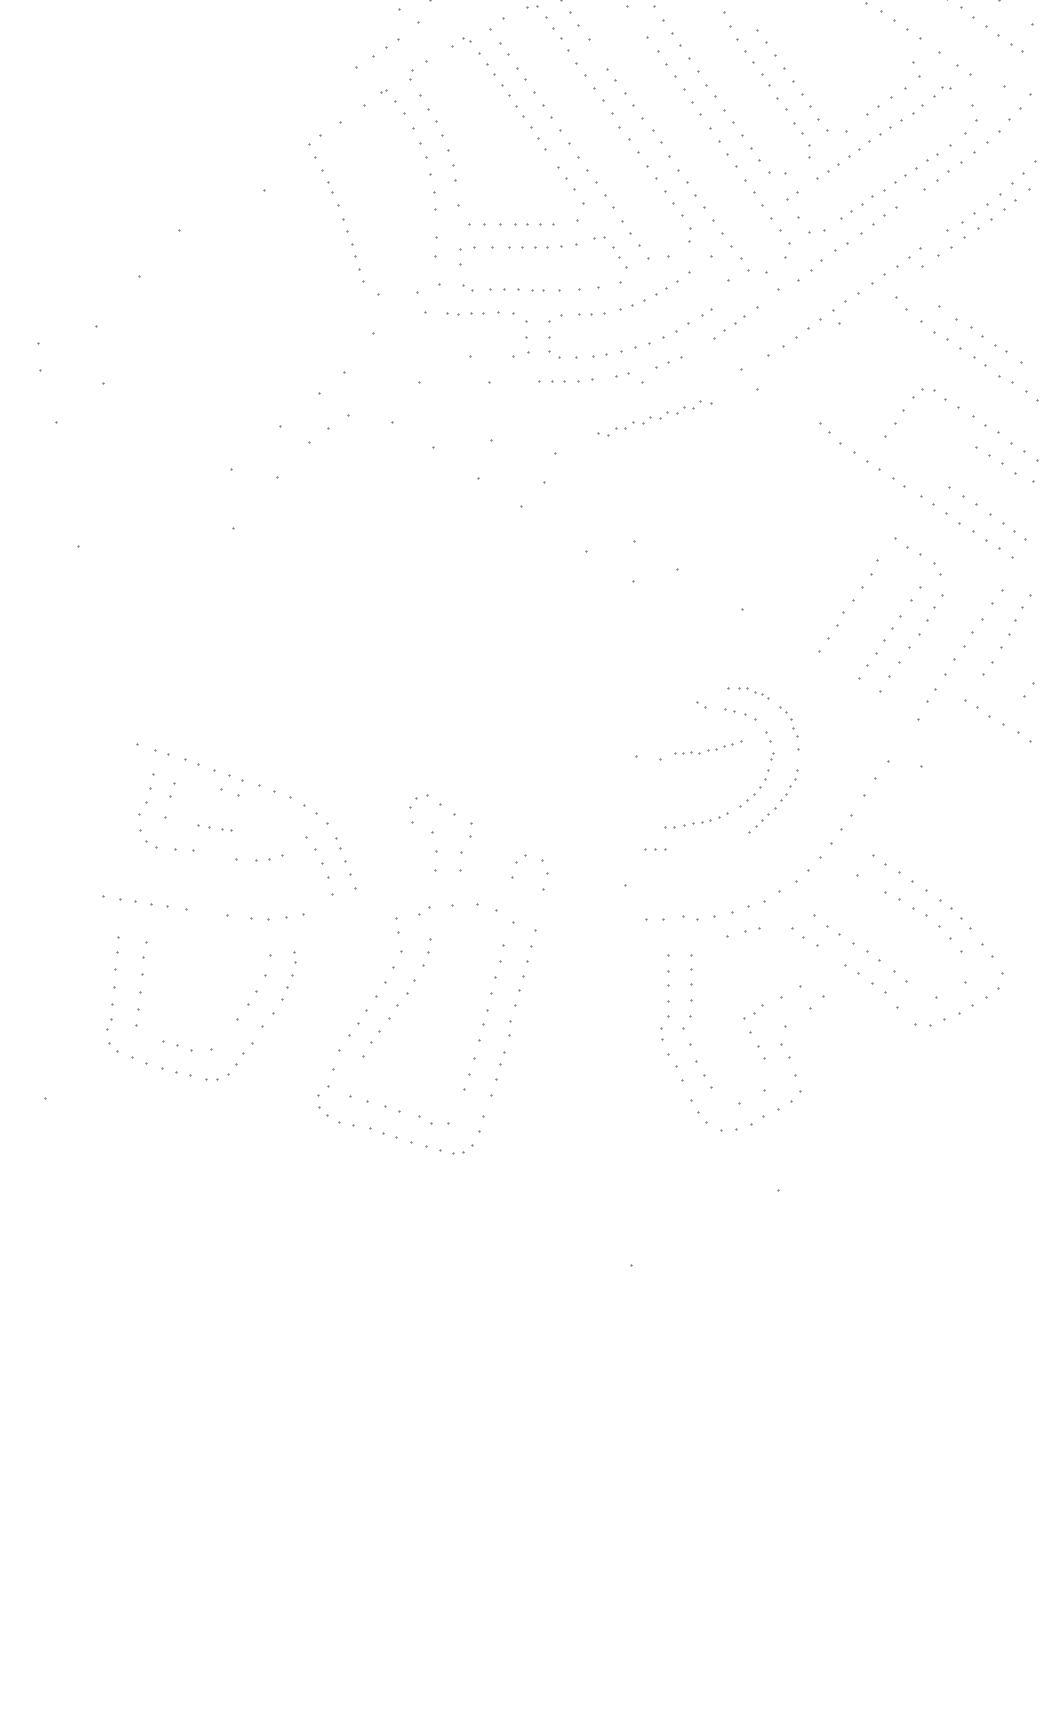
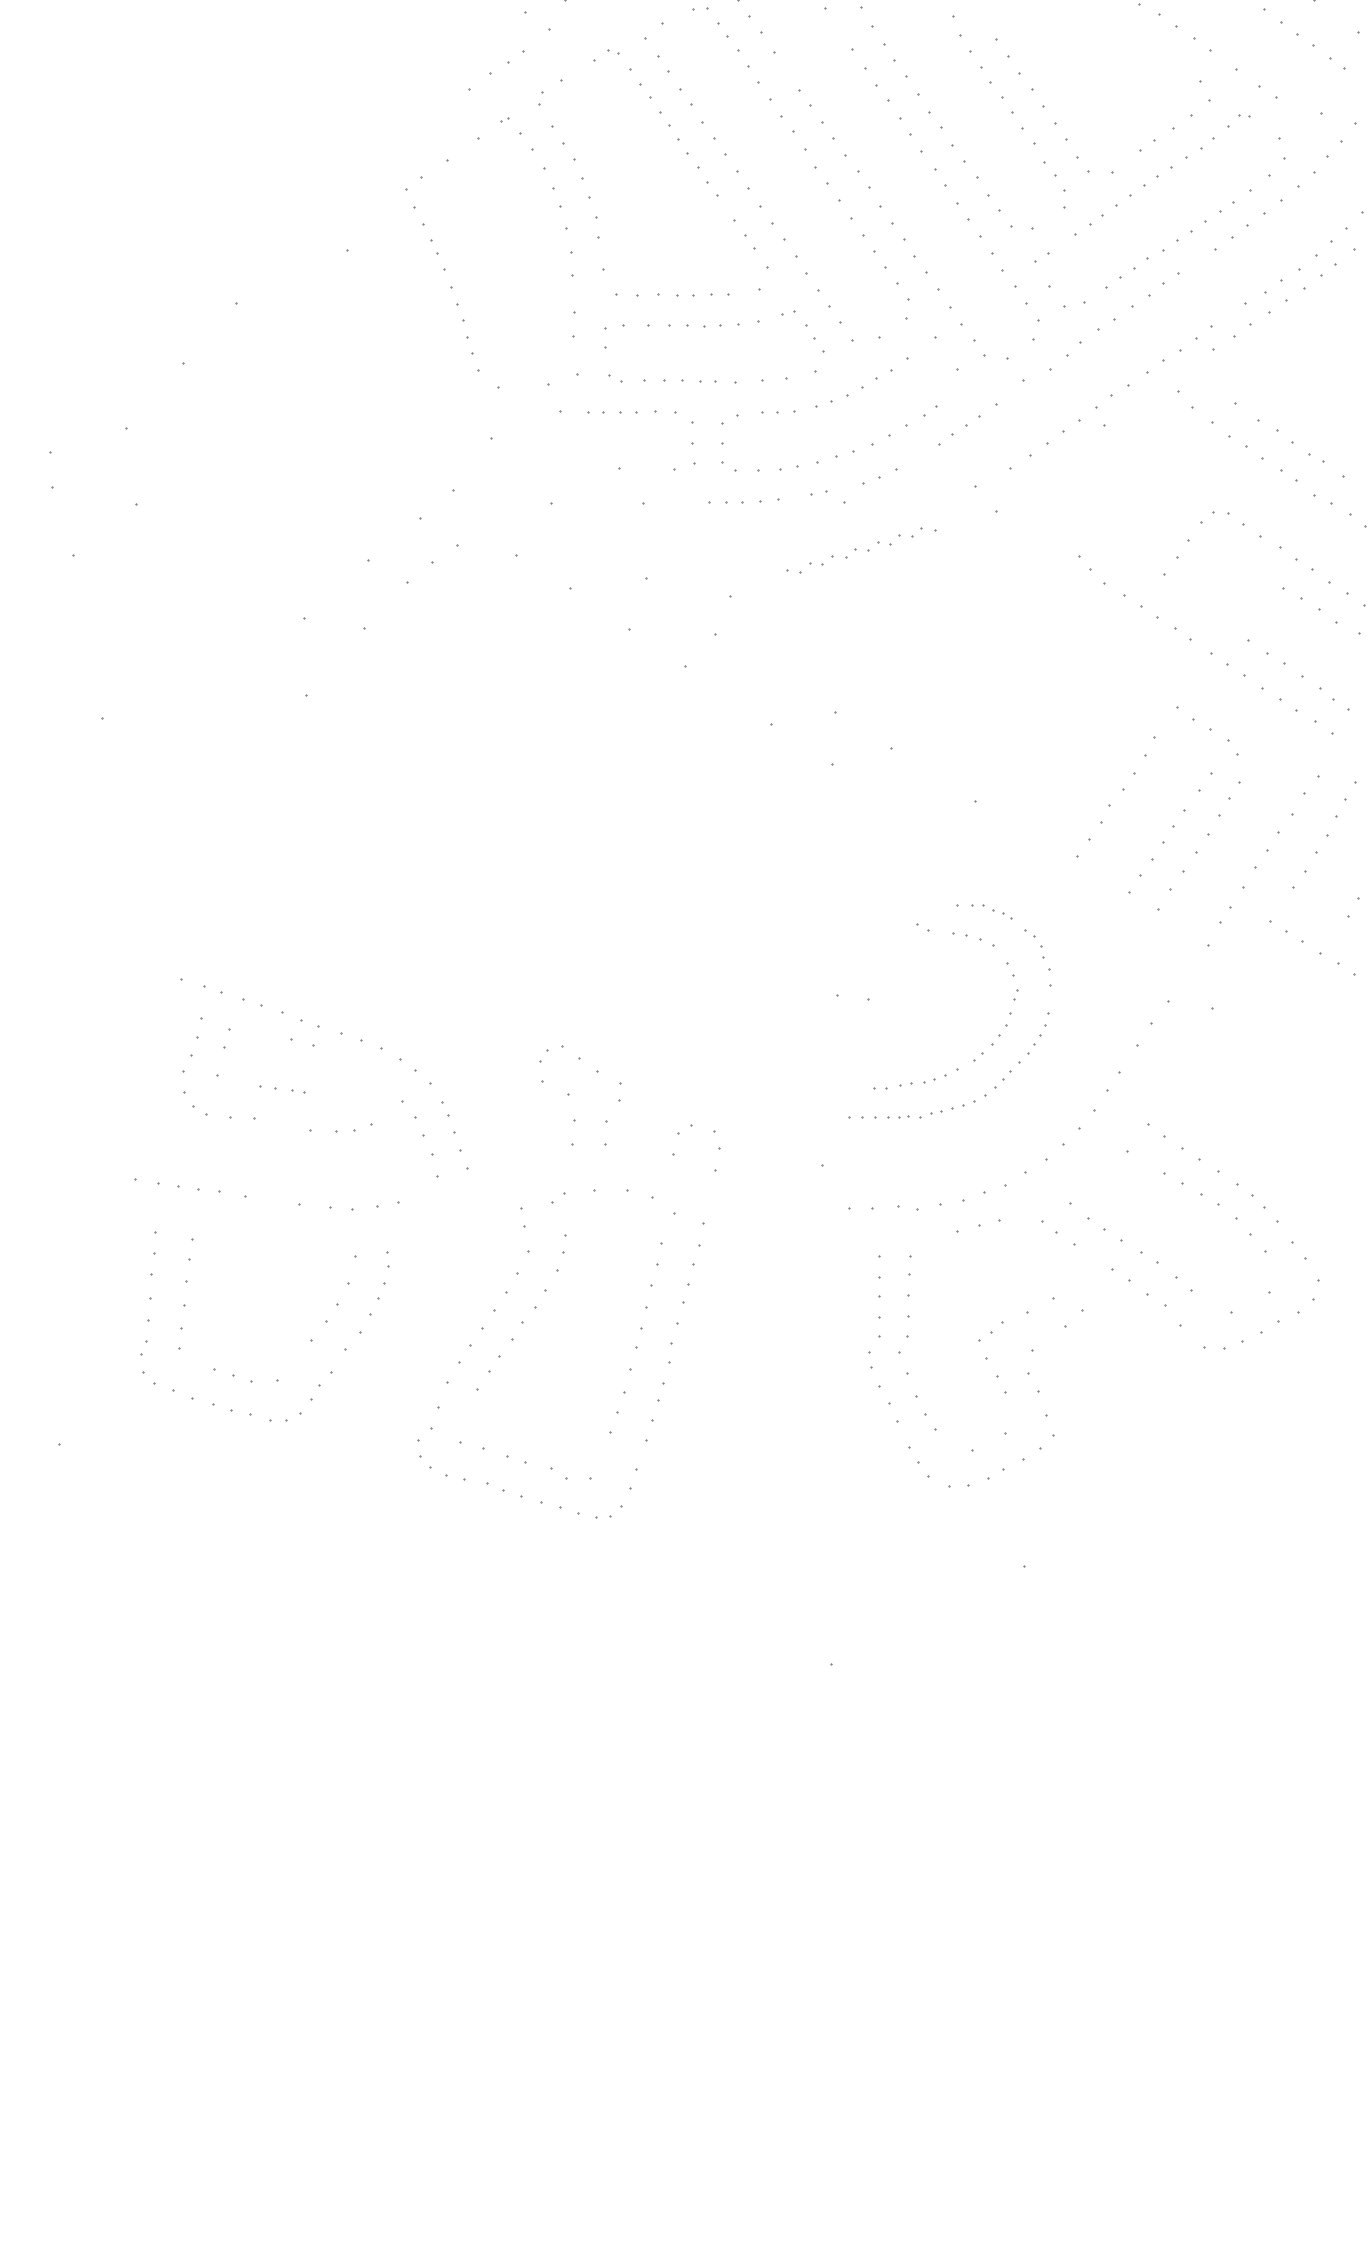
part: (708, 747) -> (931, 1109), moved

